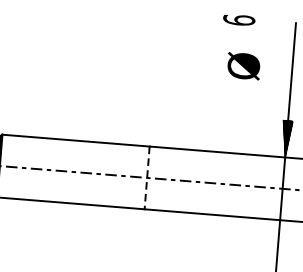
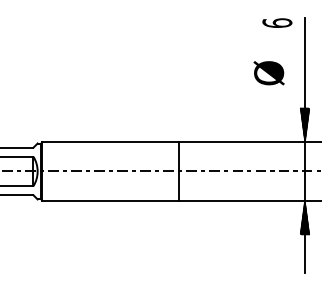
text: (239, 19) -> (277, 22), moved
text: (243, 66) -> (268, 73), moved
line: (147, 177) -> (179, 171), dashed -> solid
hatch: (278, 238) -> (304, 217), added

